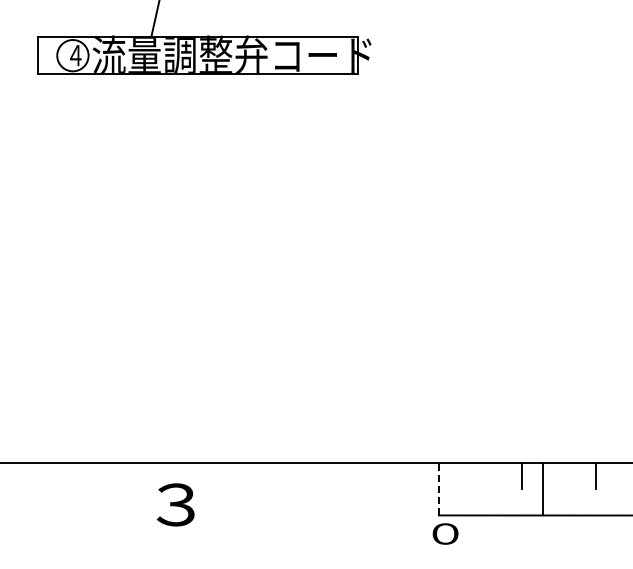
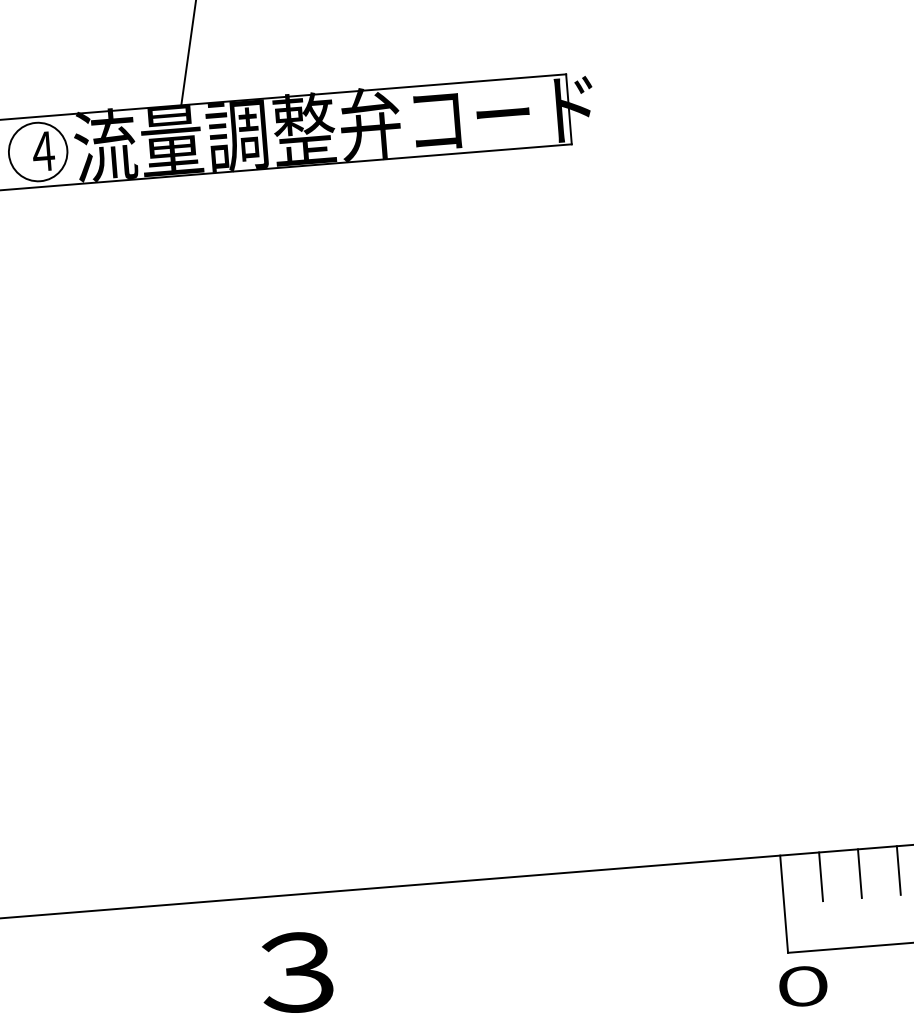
line: (459, 476) -> (820, 877), added
line: (480, 476) -> (859, 874), added
line: (501, 476) -> (898, 871), added
line: (438, 488) -> (783, 902), dashed -> solid

